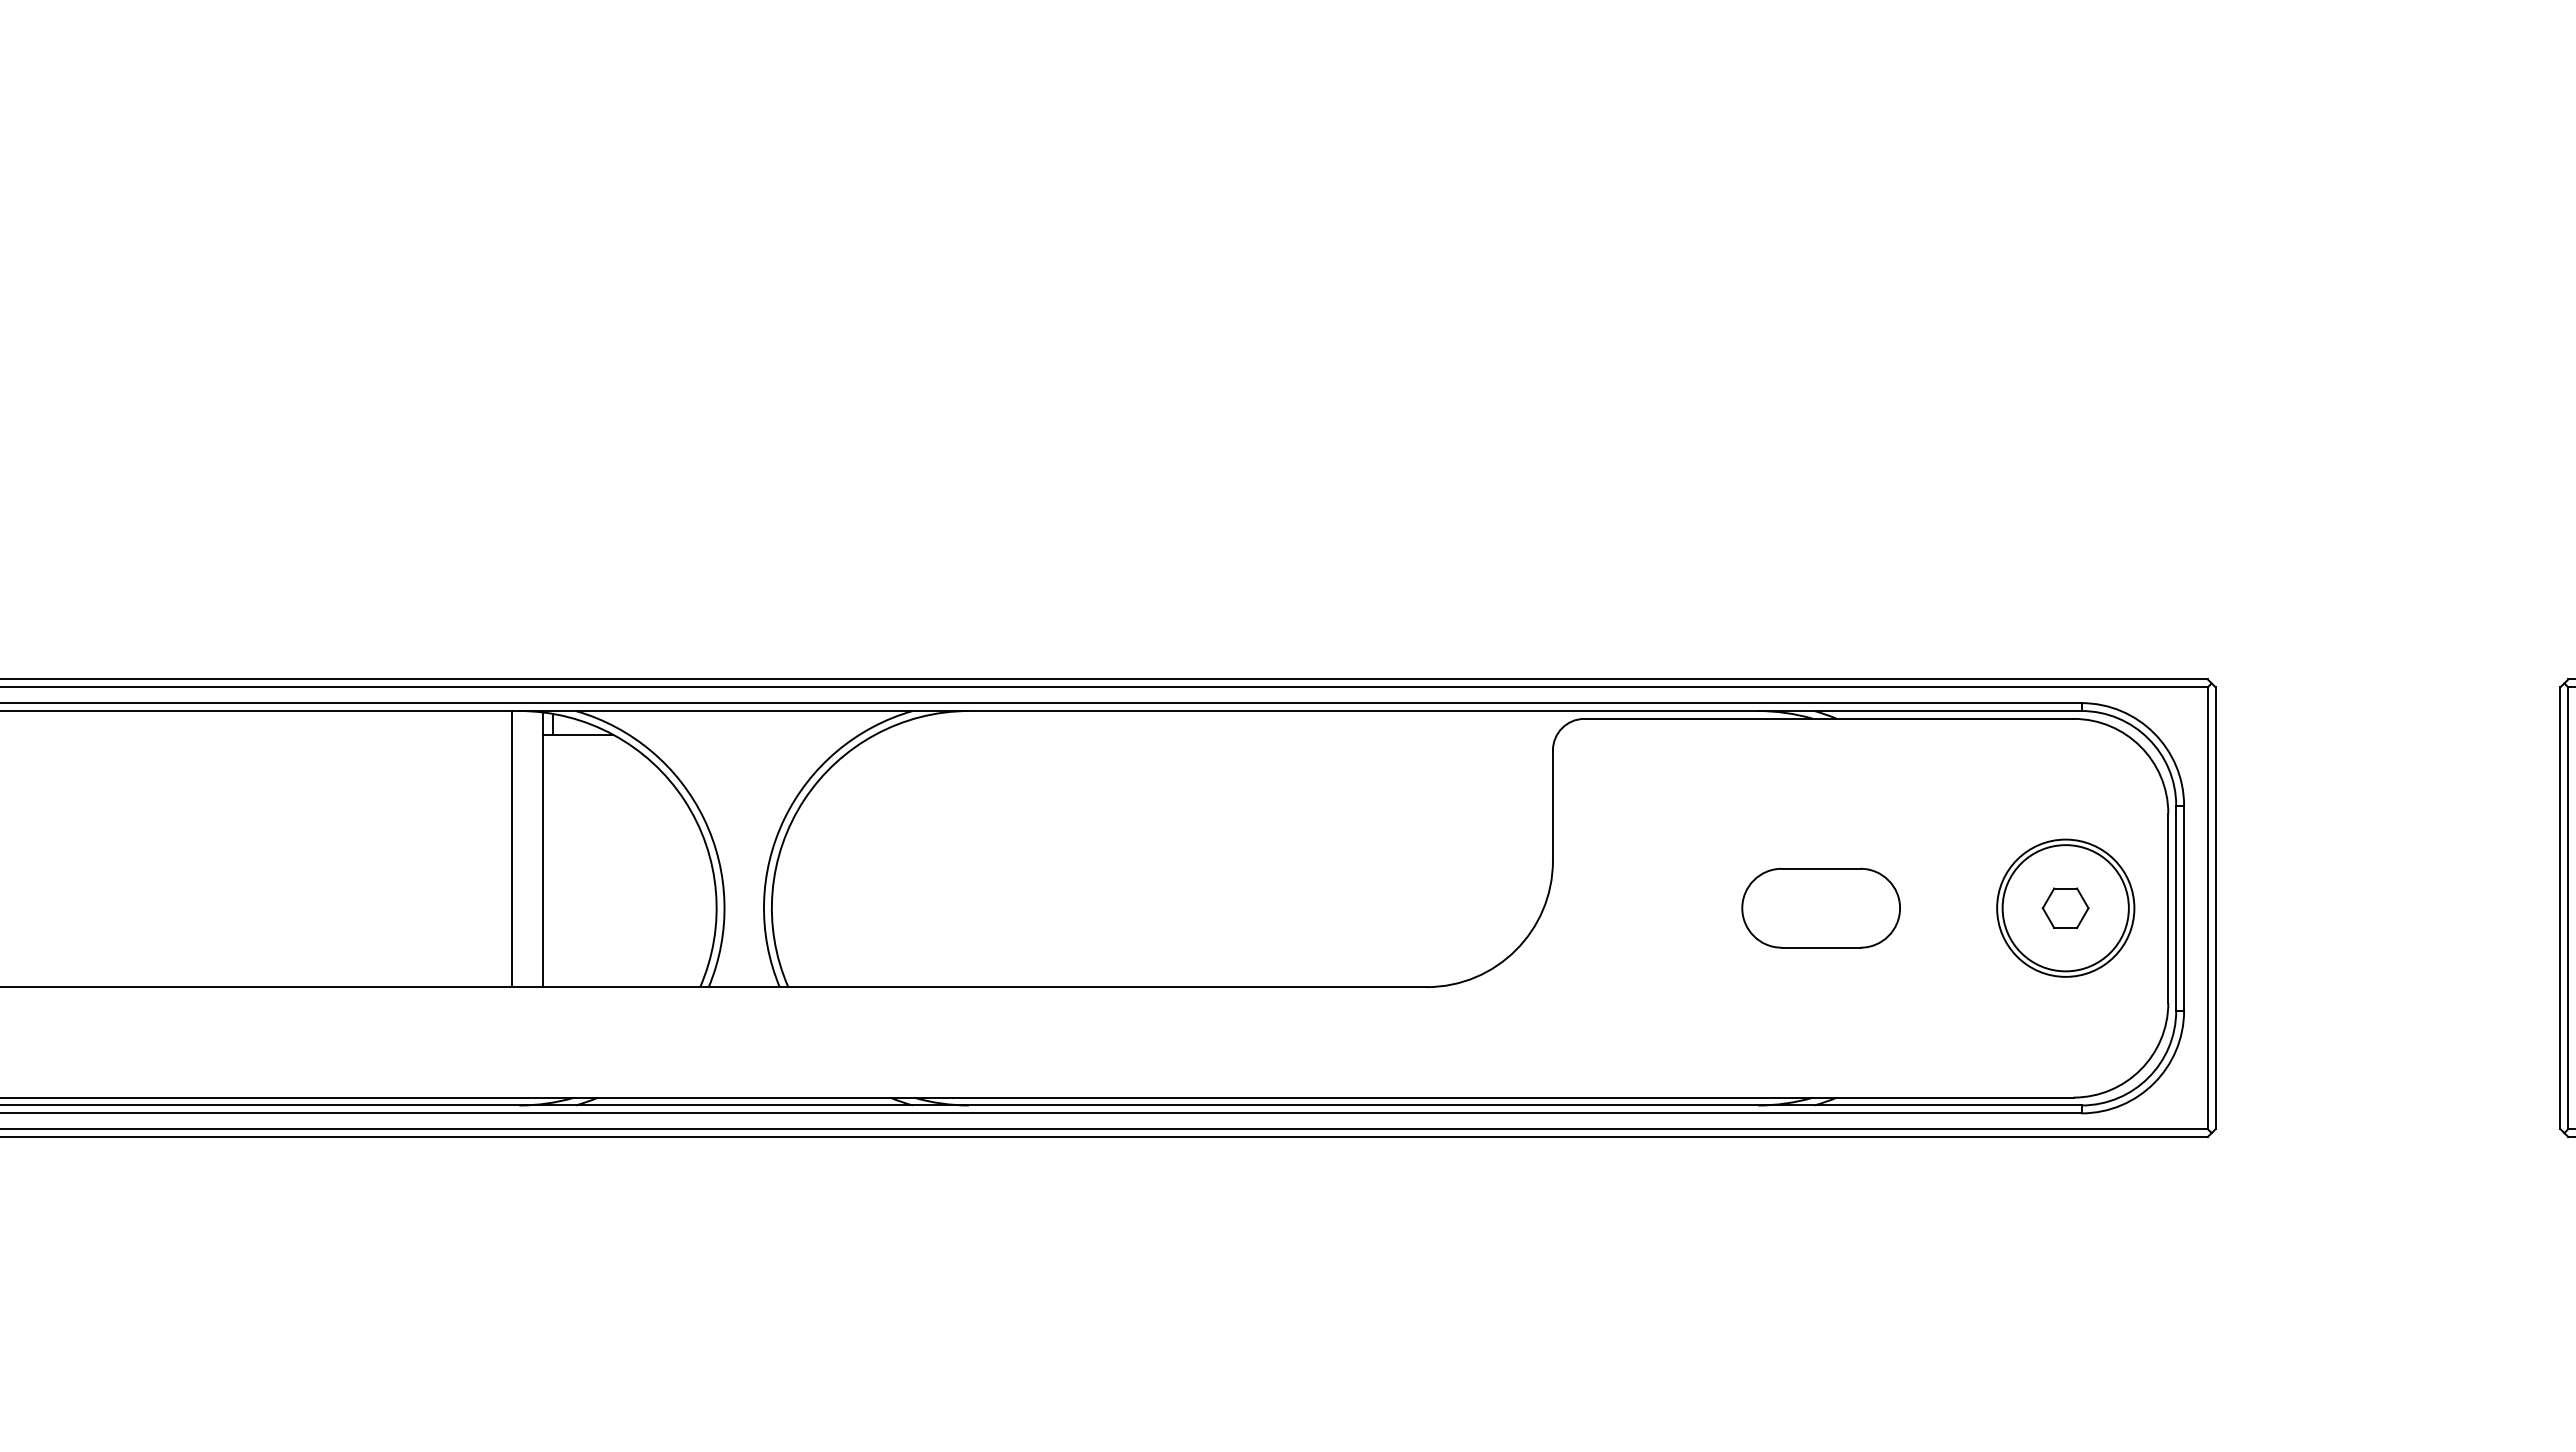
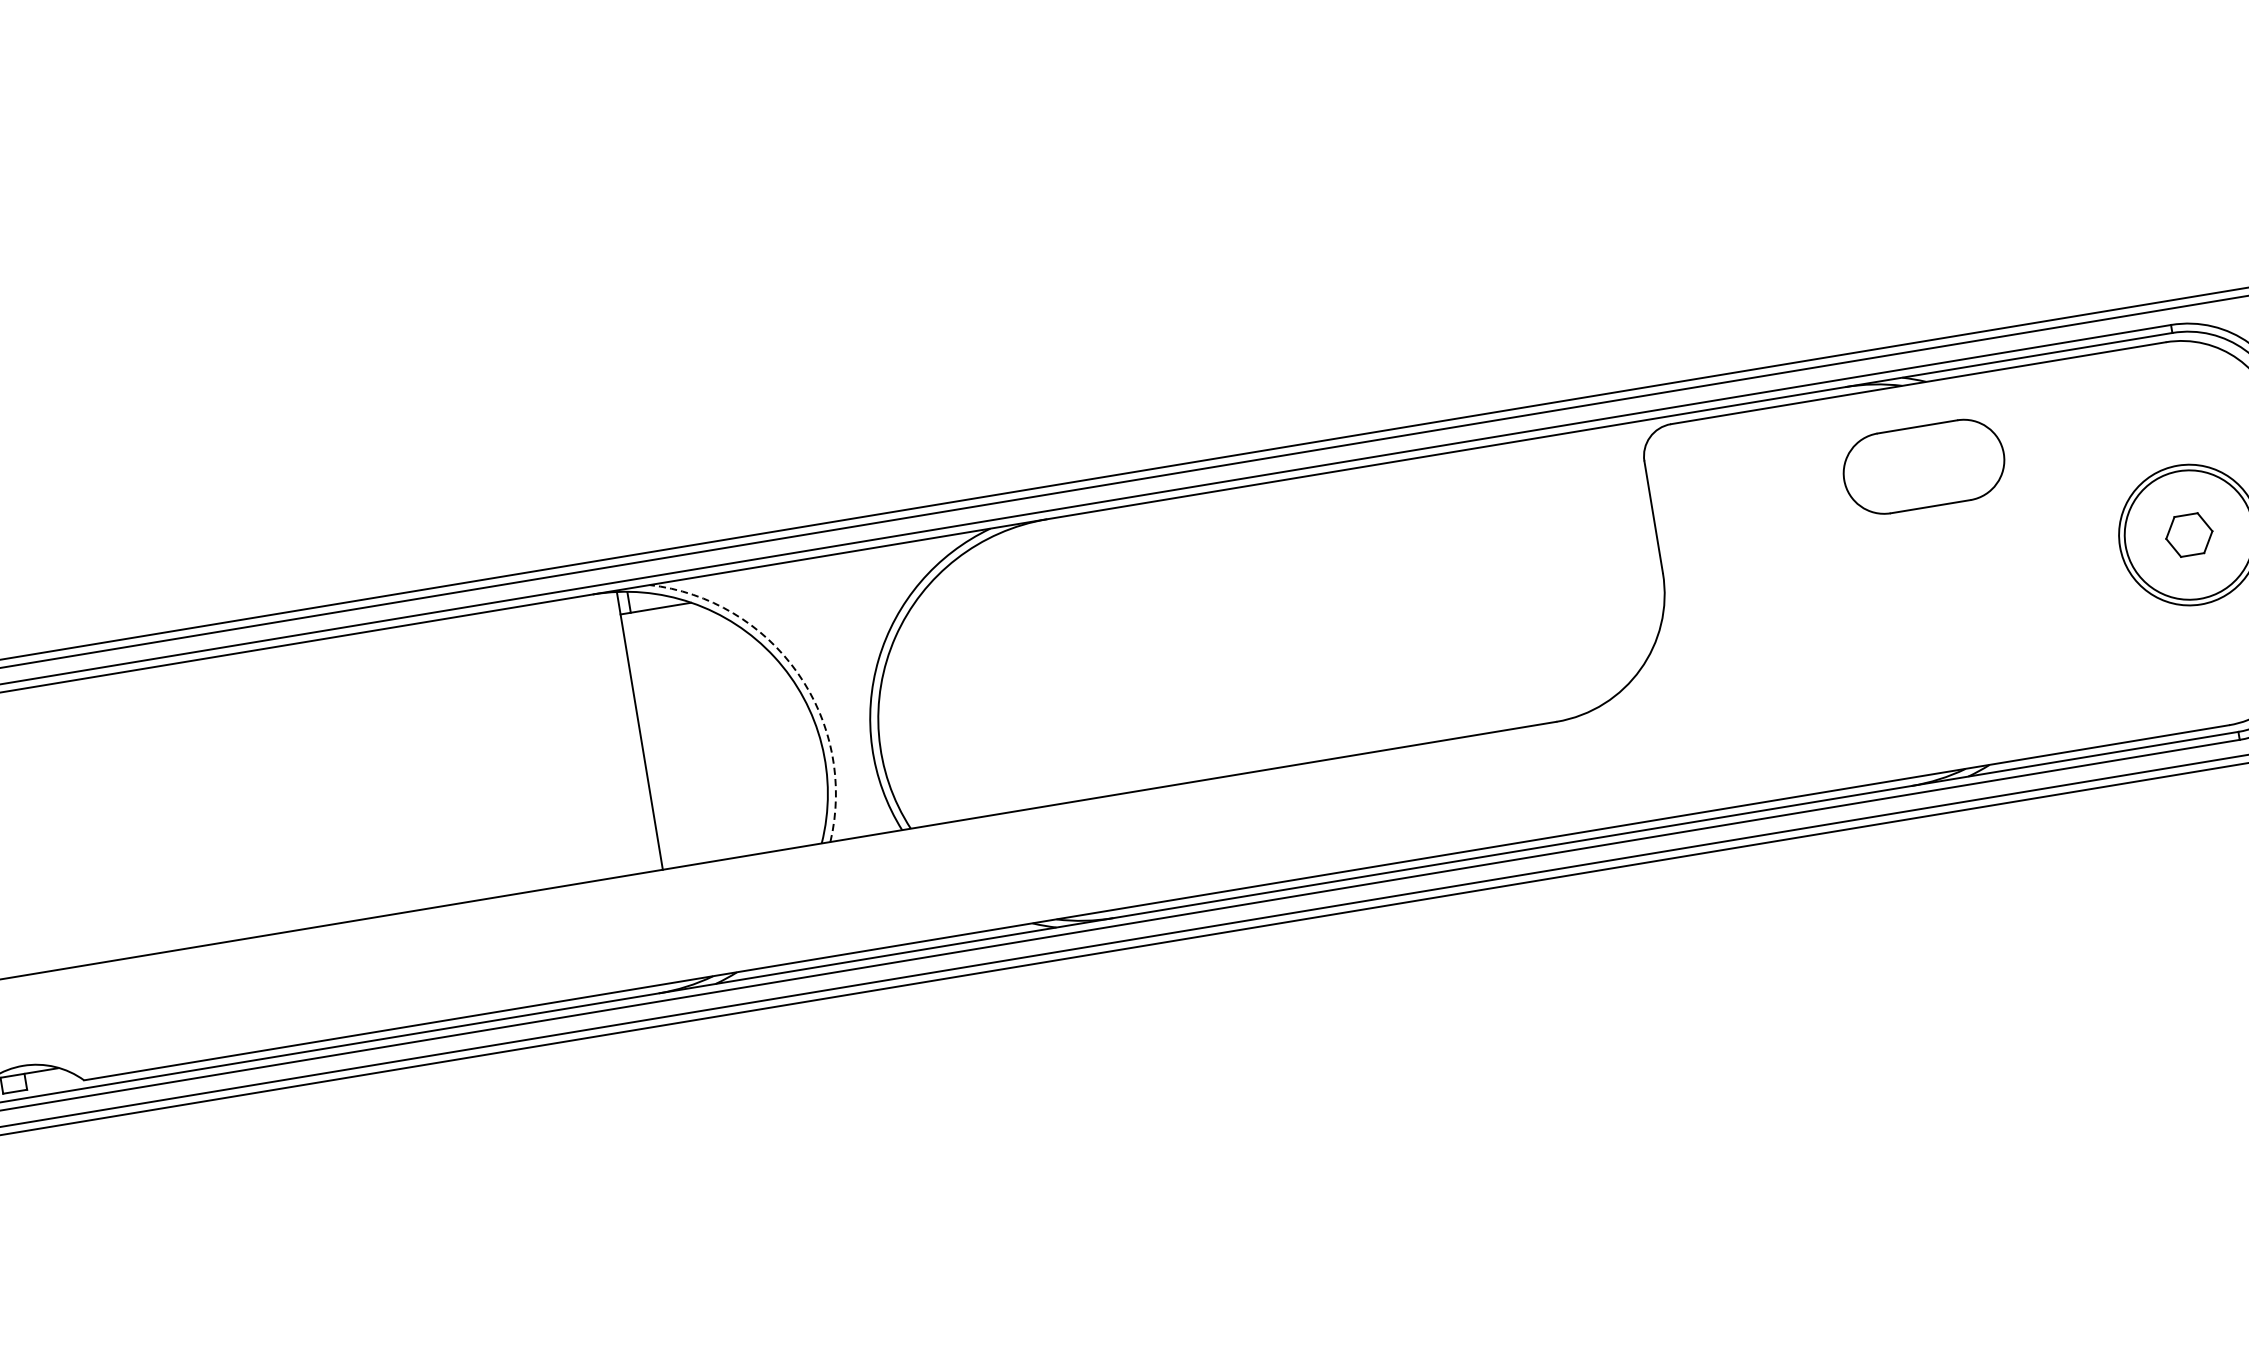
arc: (704, 819) -> (798, 673), solid -> dashed
line: (511, 849) -> (607, 735), removed
part: (1820, 907) -> (1923, 466), moved

